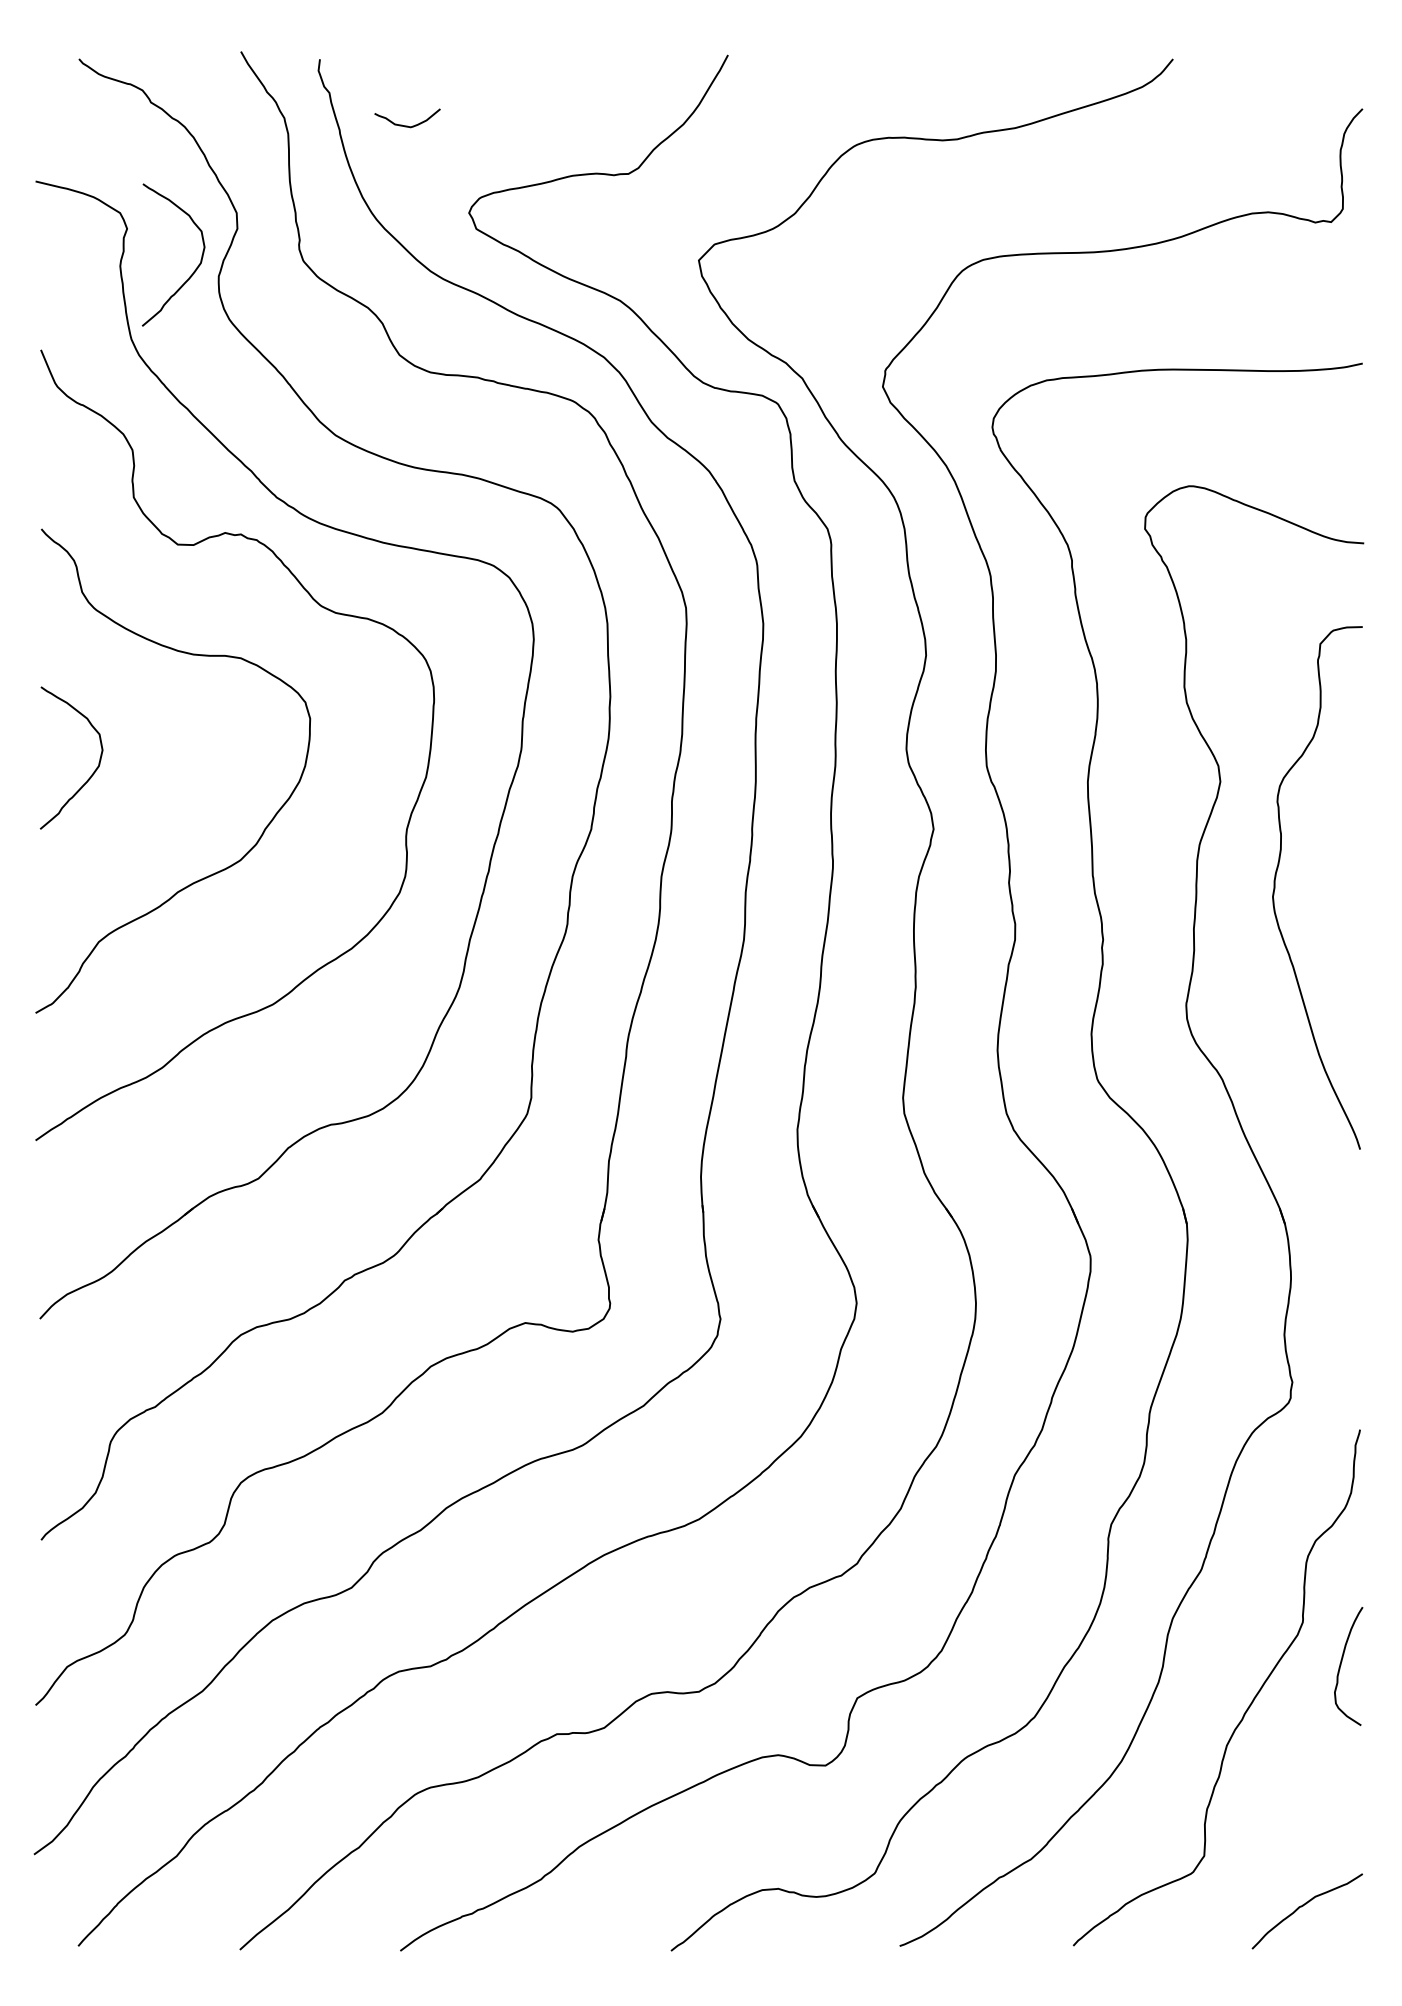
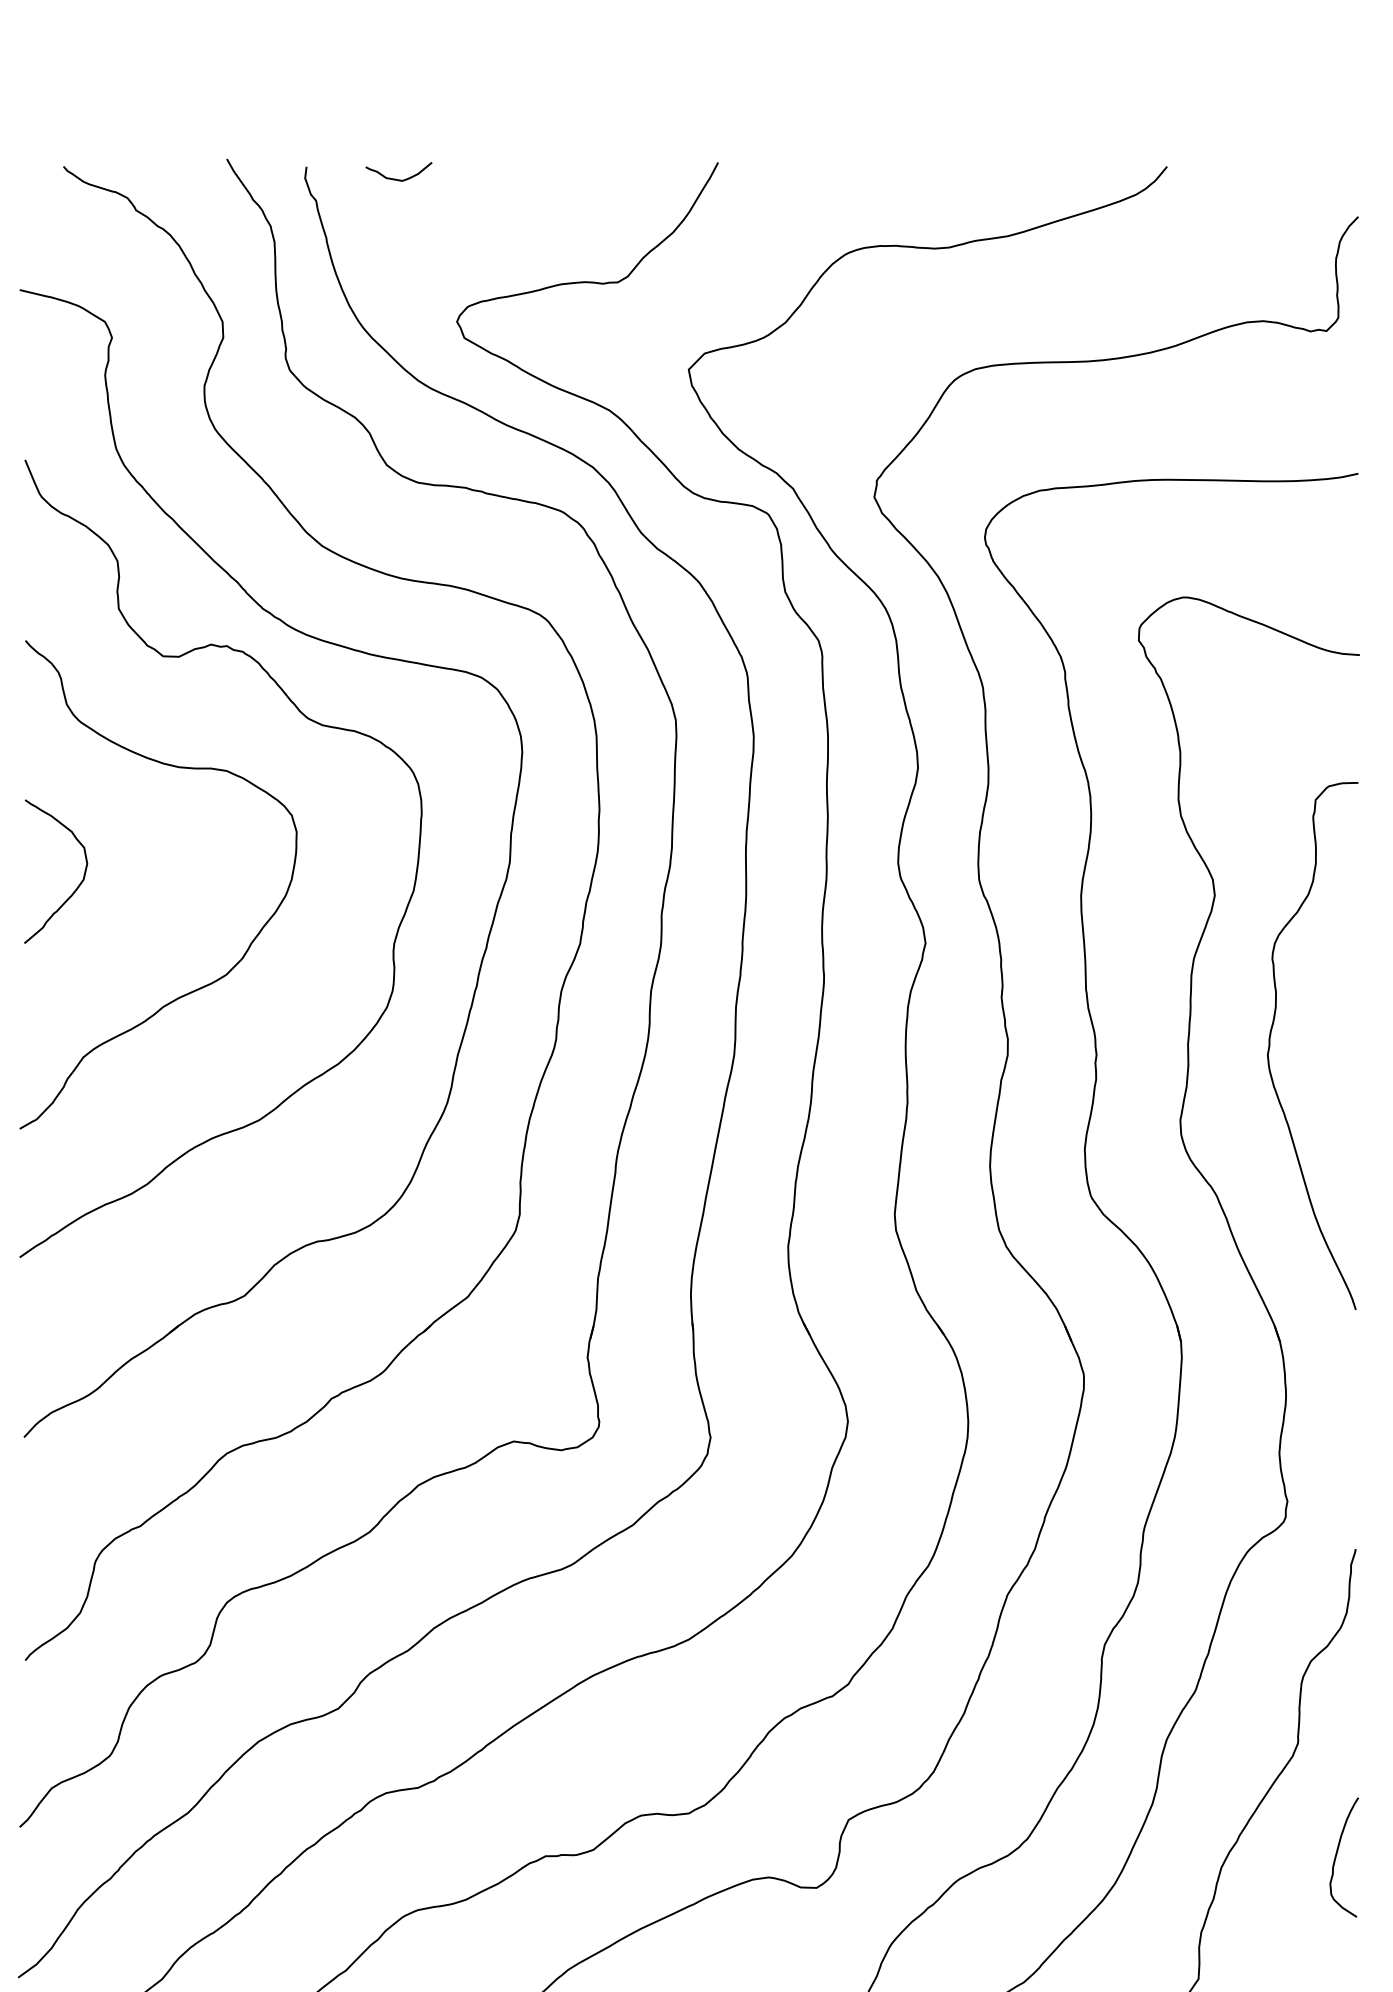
curve: (407, 125) -> (398, 179), moved
curve: (195, 268) -> (181, 377), removed
curve: (1275, 887) -> (1270, 1045), moved
curve: (1341, 1665) -> (1336, 1856), moved

